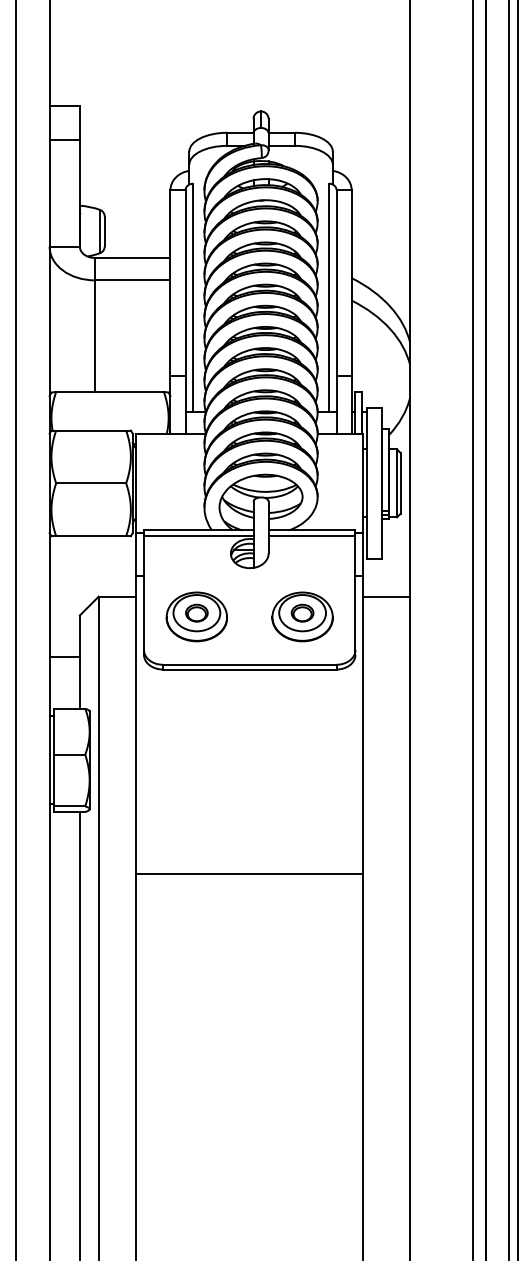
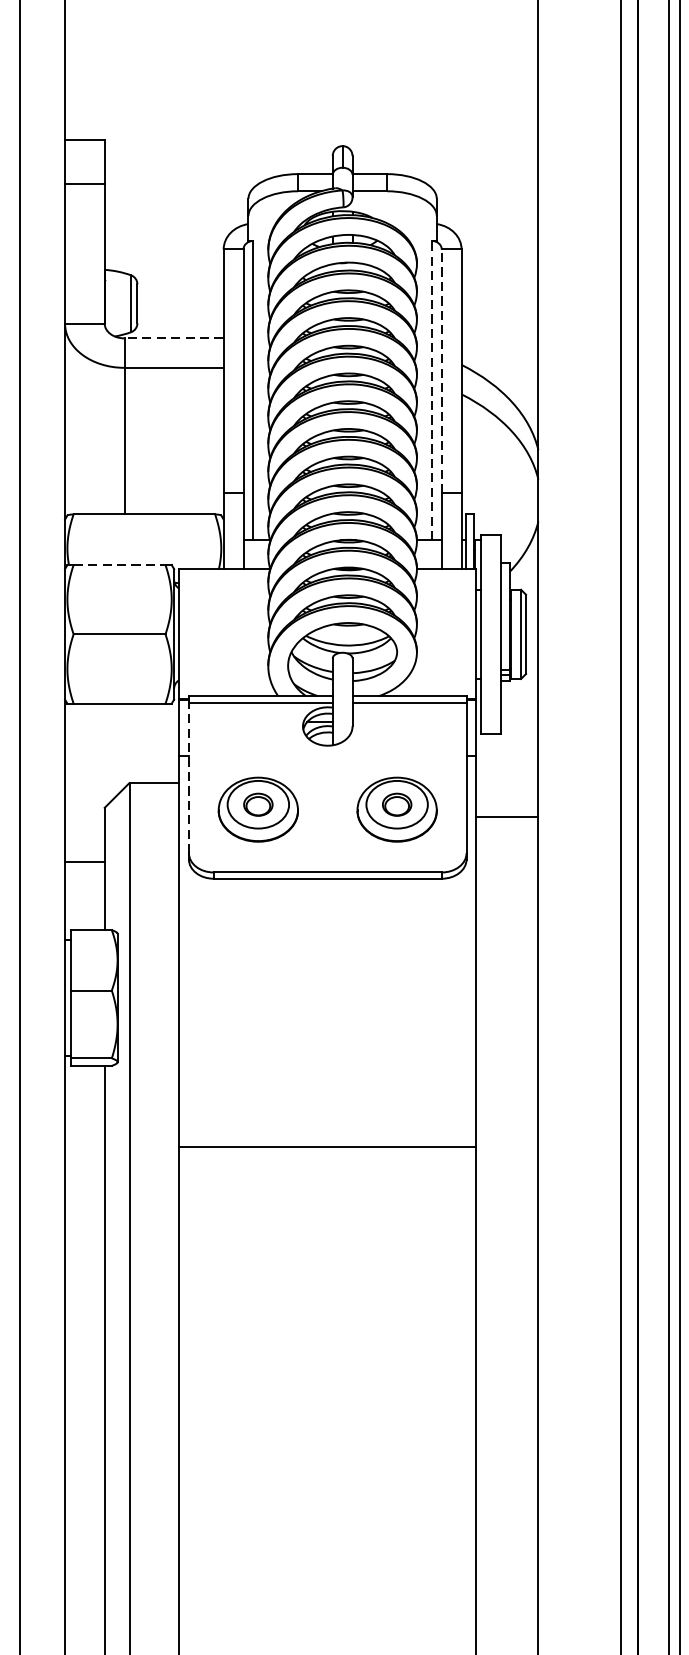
line: (132, 257) -> (173, 337), solid -> dashed
line: (336, 283) -> (441, 371), solid -> dashed
line: (329, 297) -> (432, 390), solid -> dashed
line: (91, 430) -> (120, 564), solid -> dashed
line: (144, 592) -> (189, 777), solid -> dashed
line: (386, 596) -> (507, 816), moved

